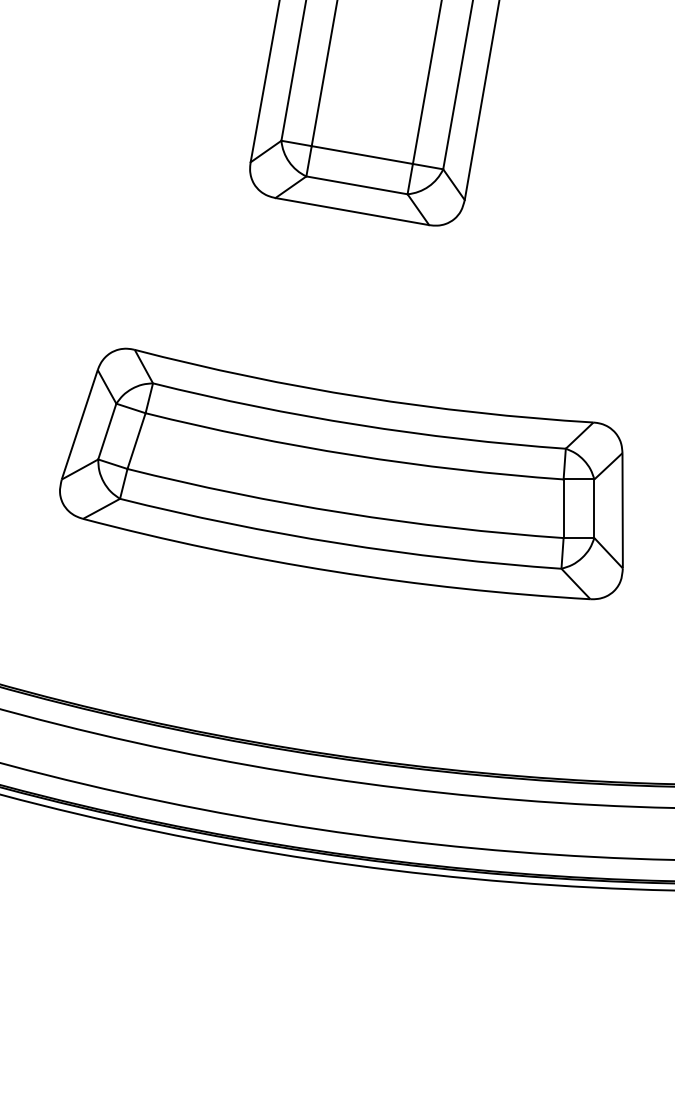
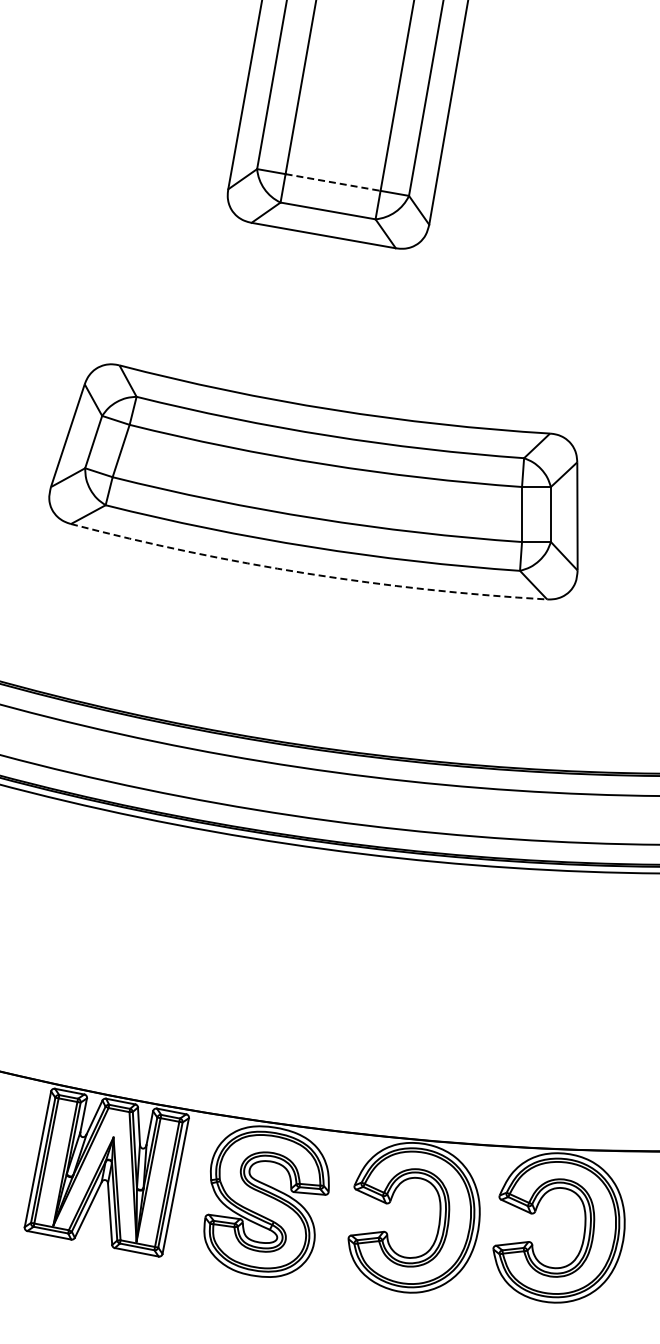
line: (362, 155) -> (333, 182), solid -> dashed
arc: (335, 571) -> (307, 573), solid -> dashed

